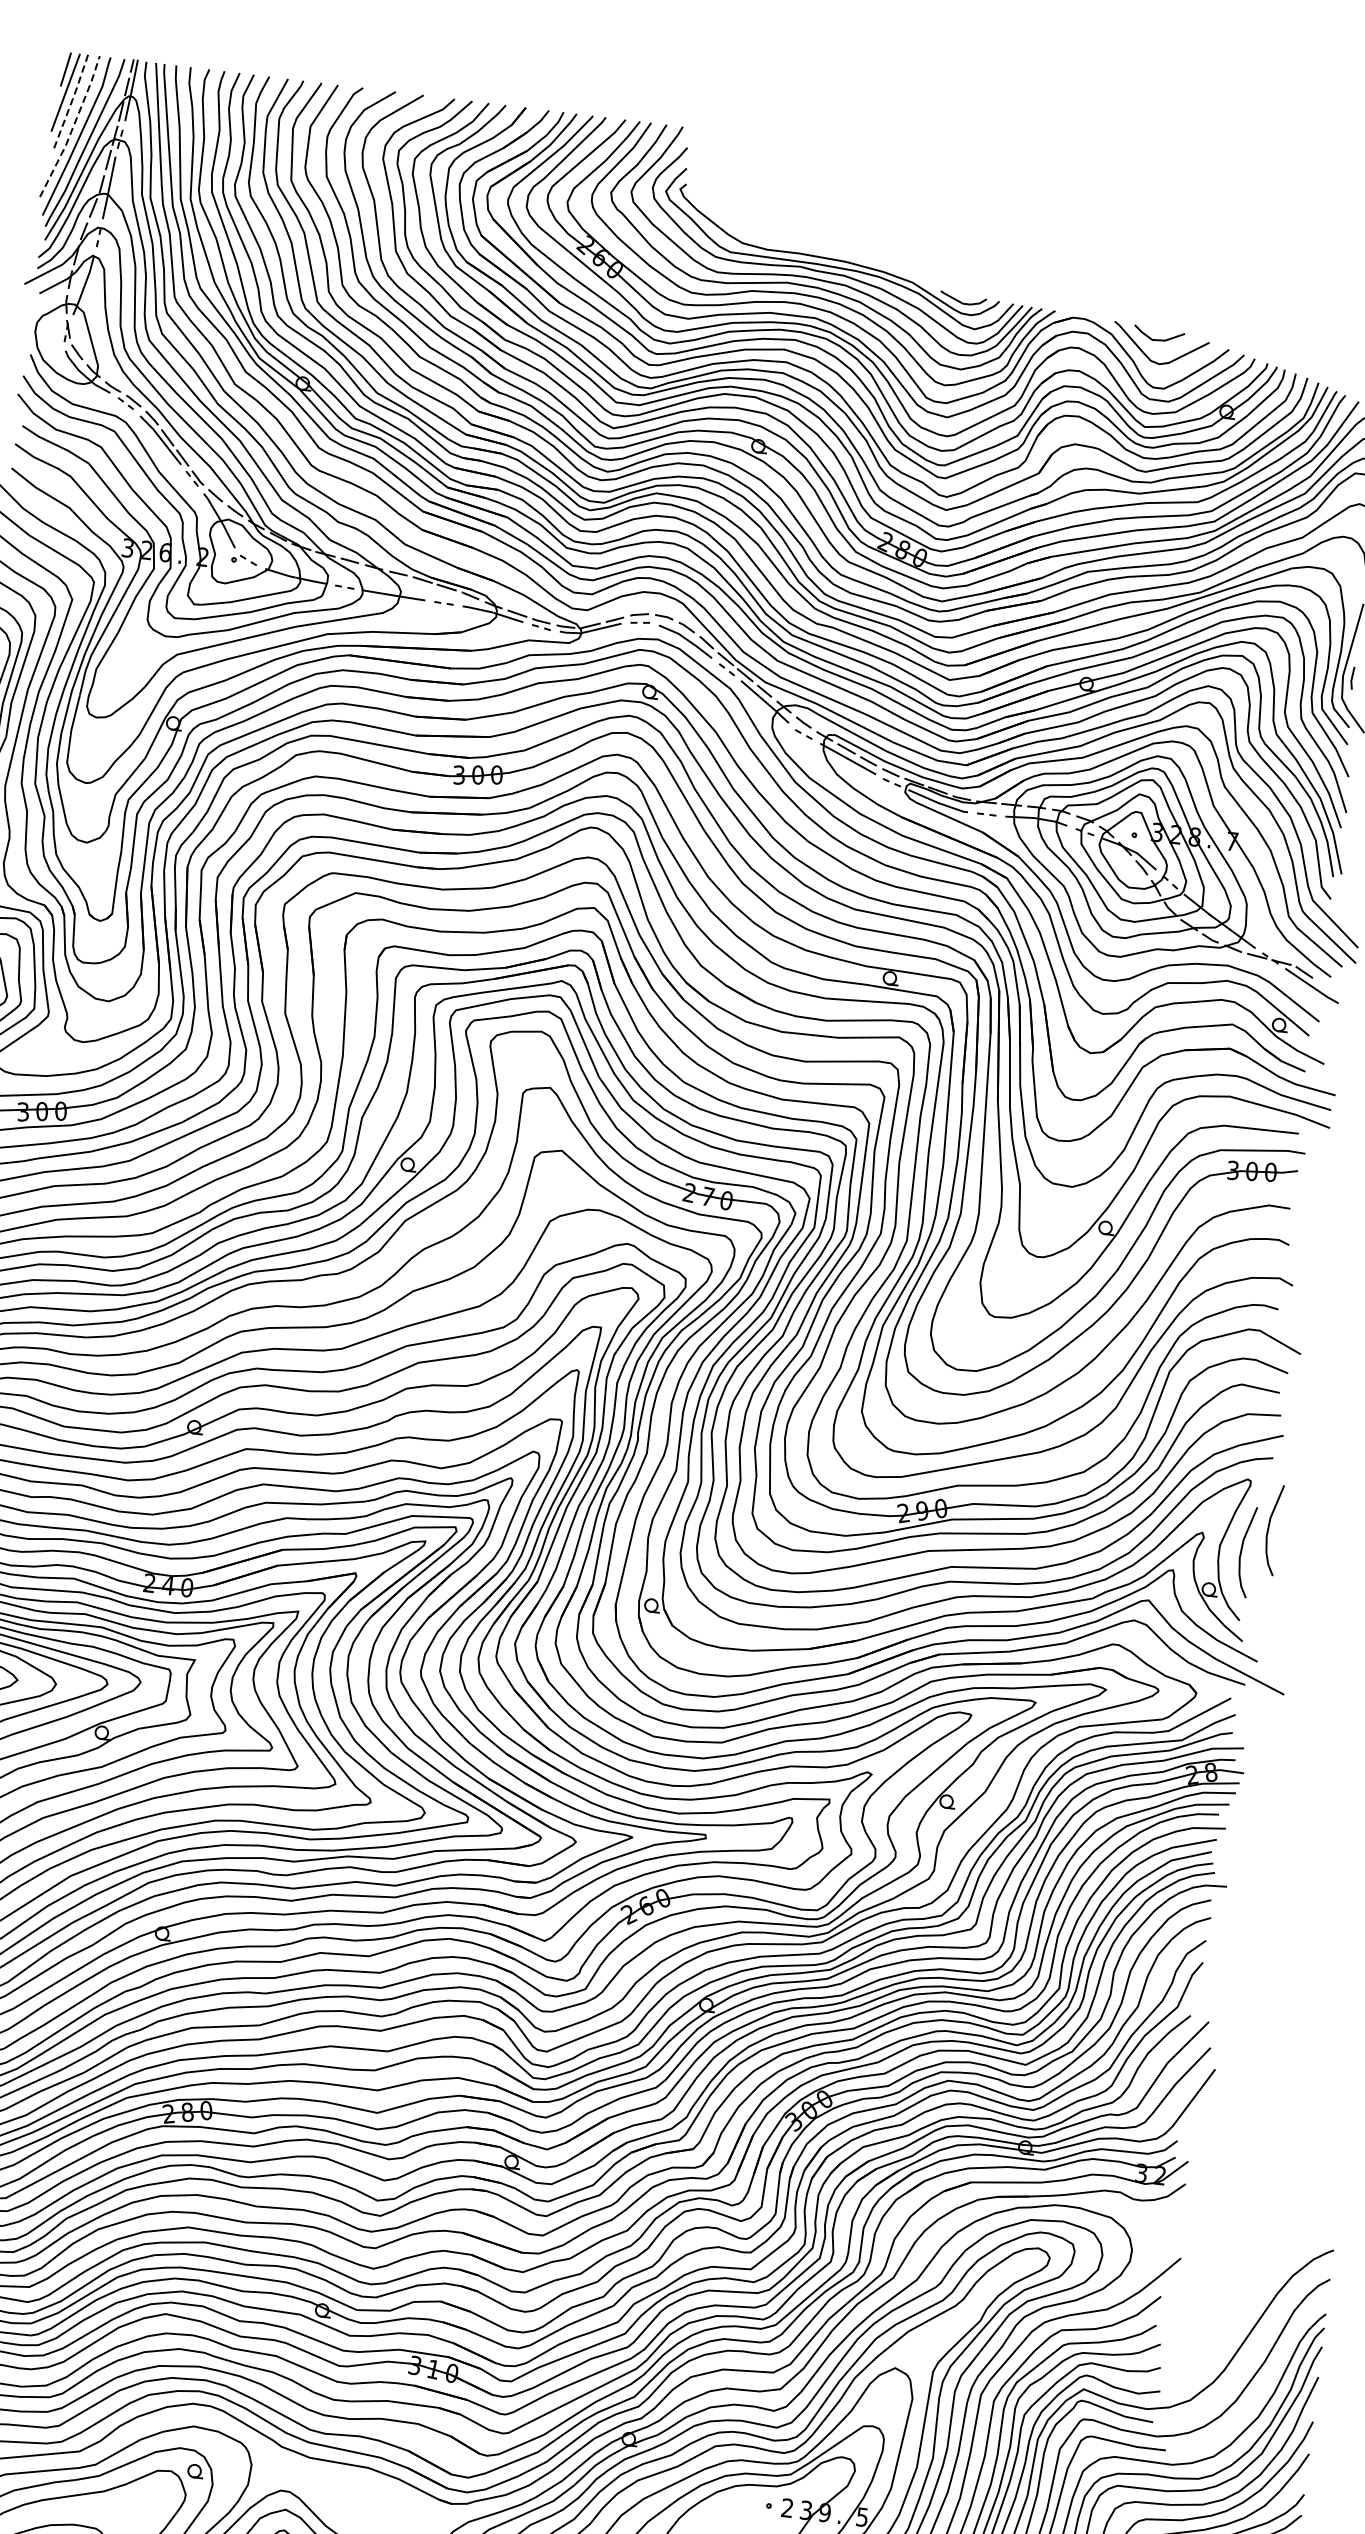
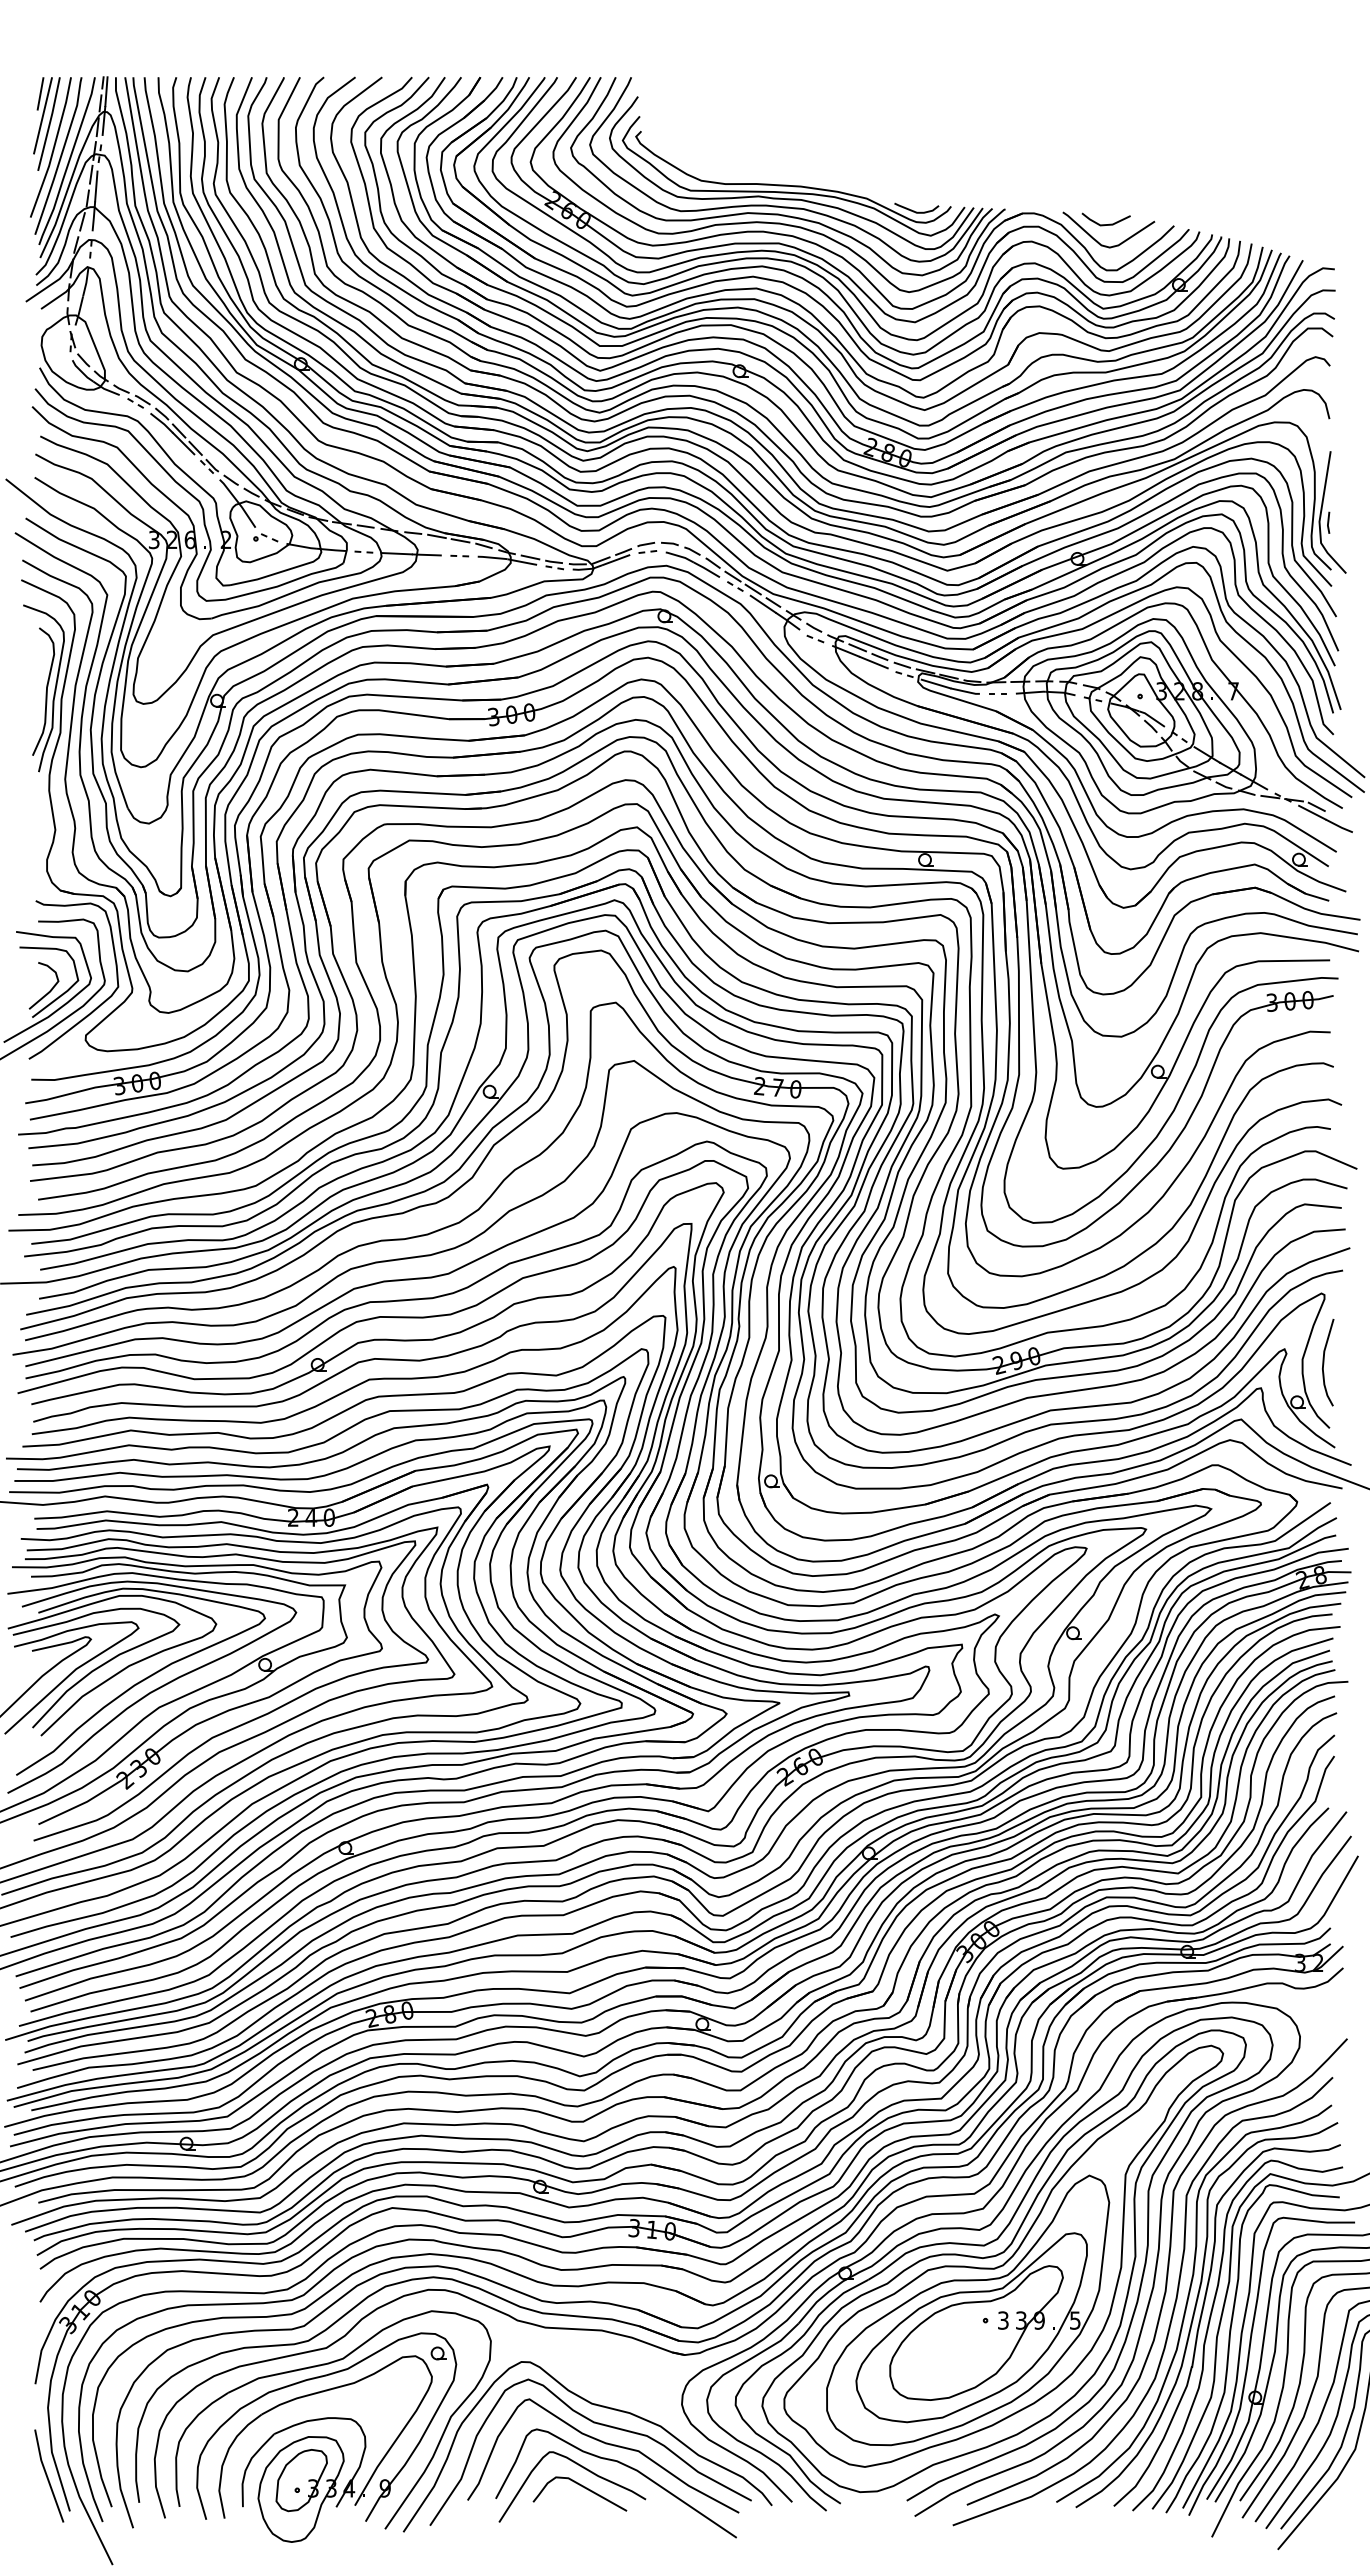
line: (71, 101) -> (49, 123), dashed -> solid
line: (73, 127) -> (54, 147), dashed -> solid
curve: (1269, 1529) -> (1347, 1338), removed
text: (787, 2508) -> (1003, 2320), 2 -> 3

